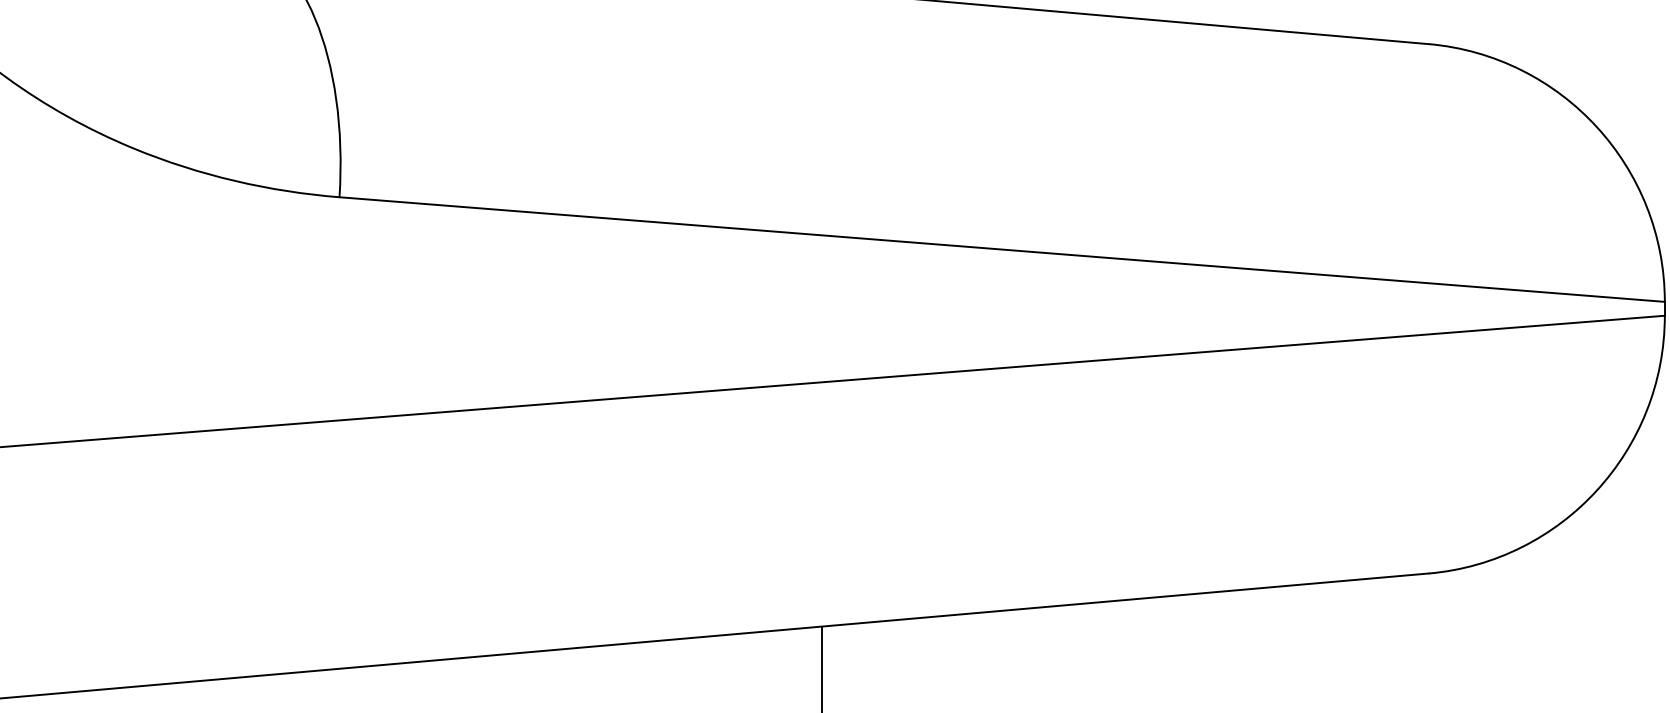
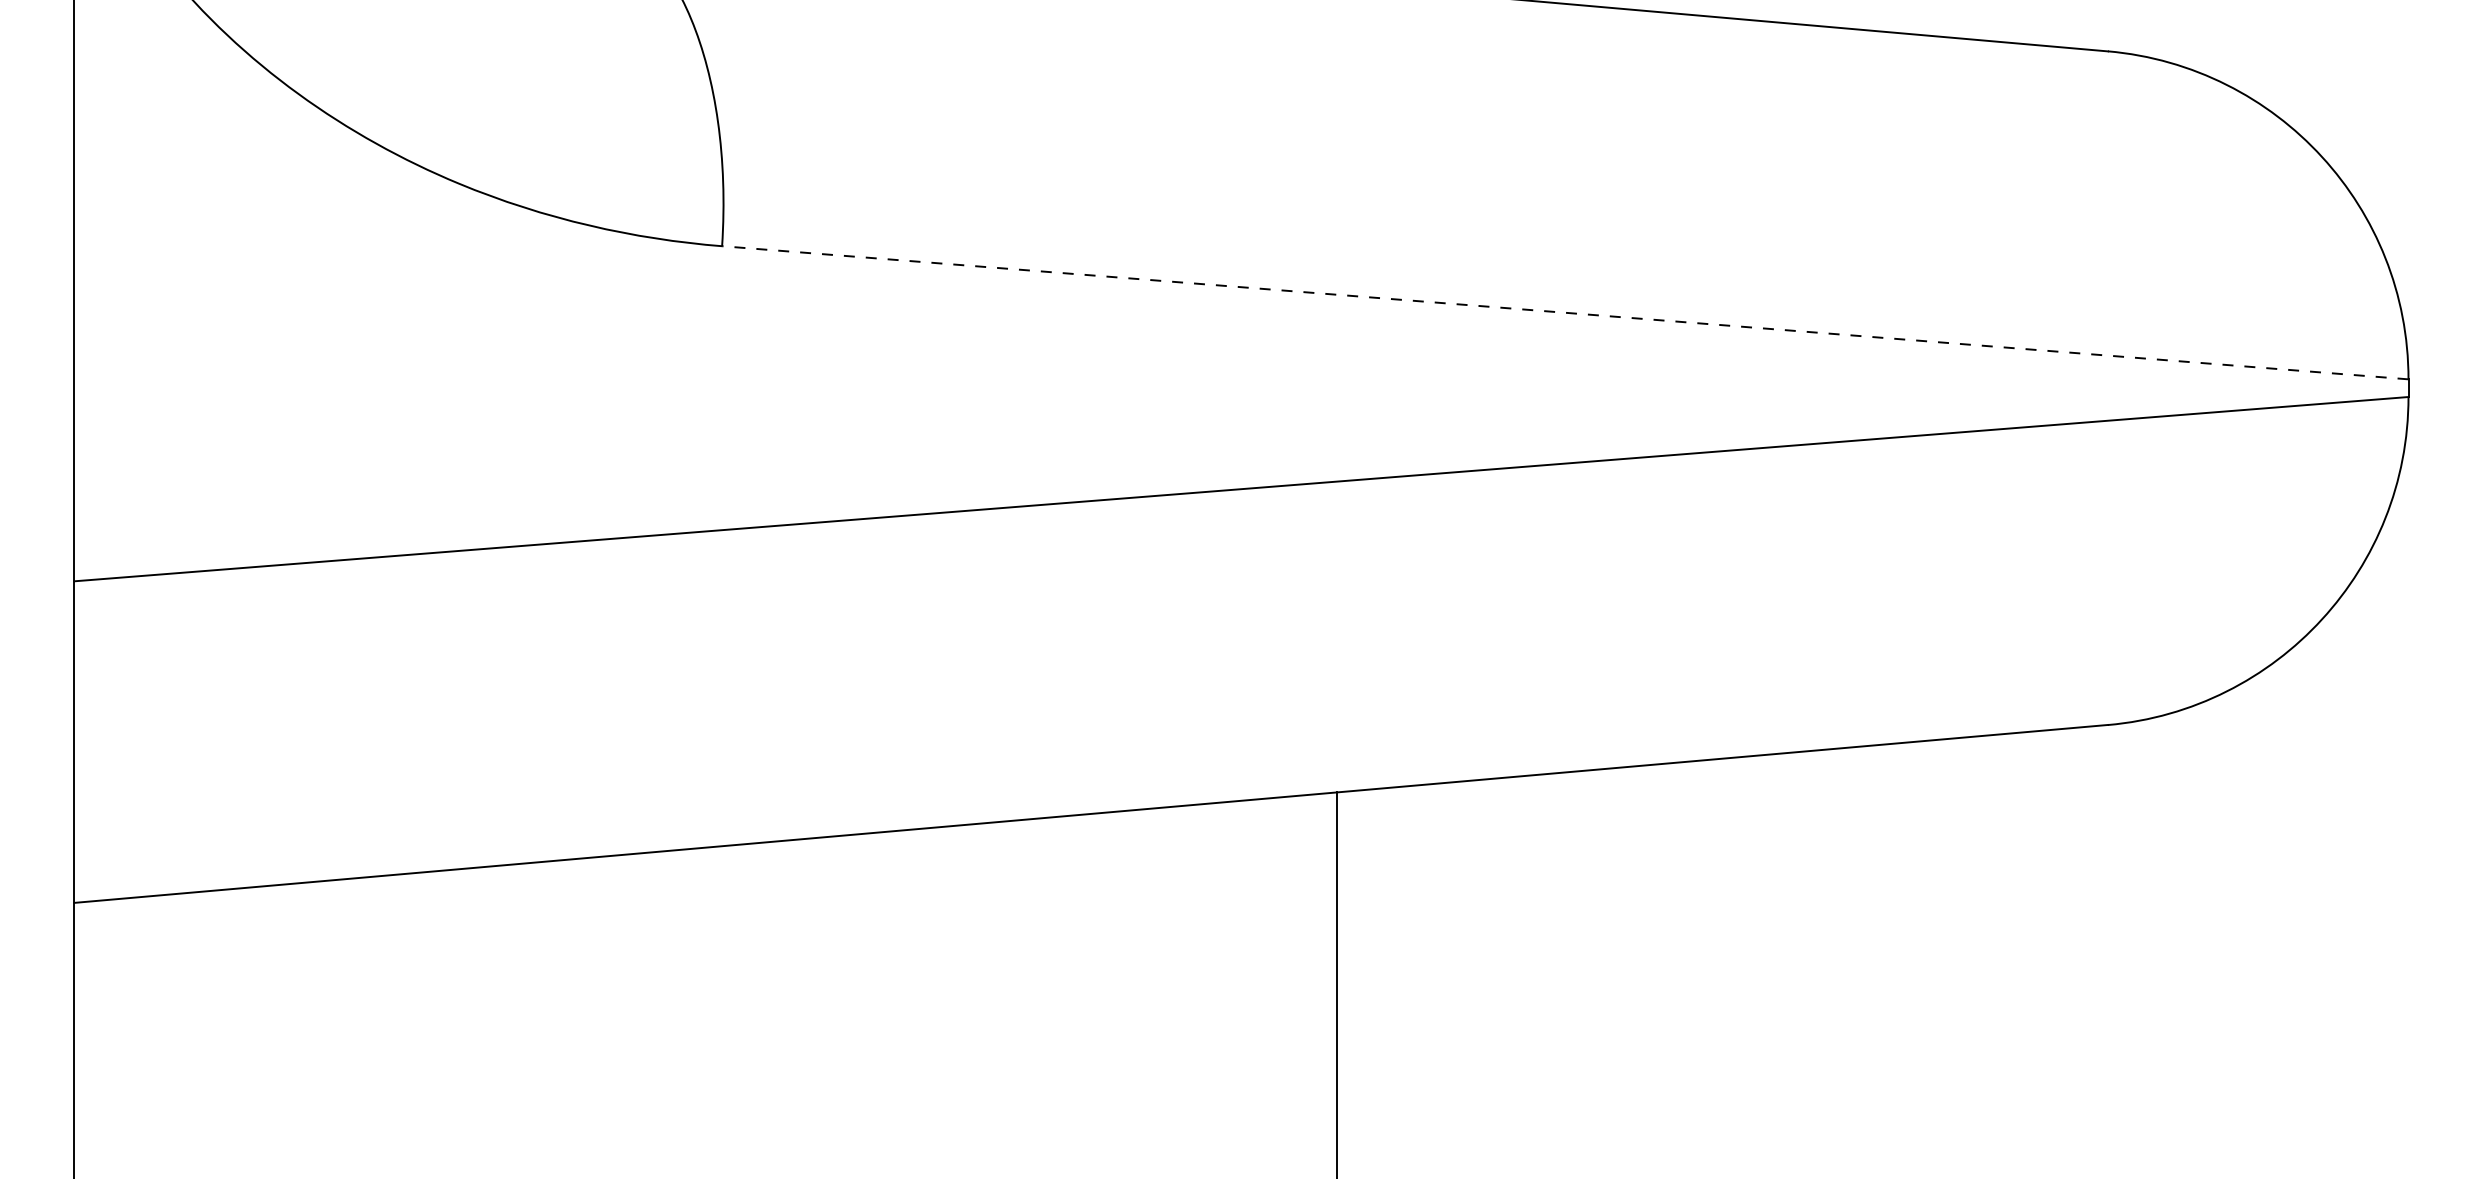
line: (1002, 249) -> (1565, 312), solid -> dashed

